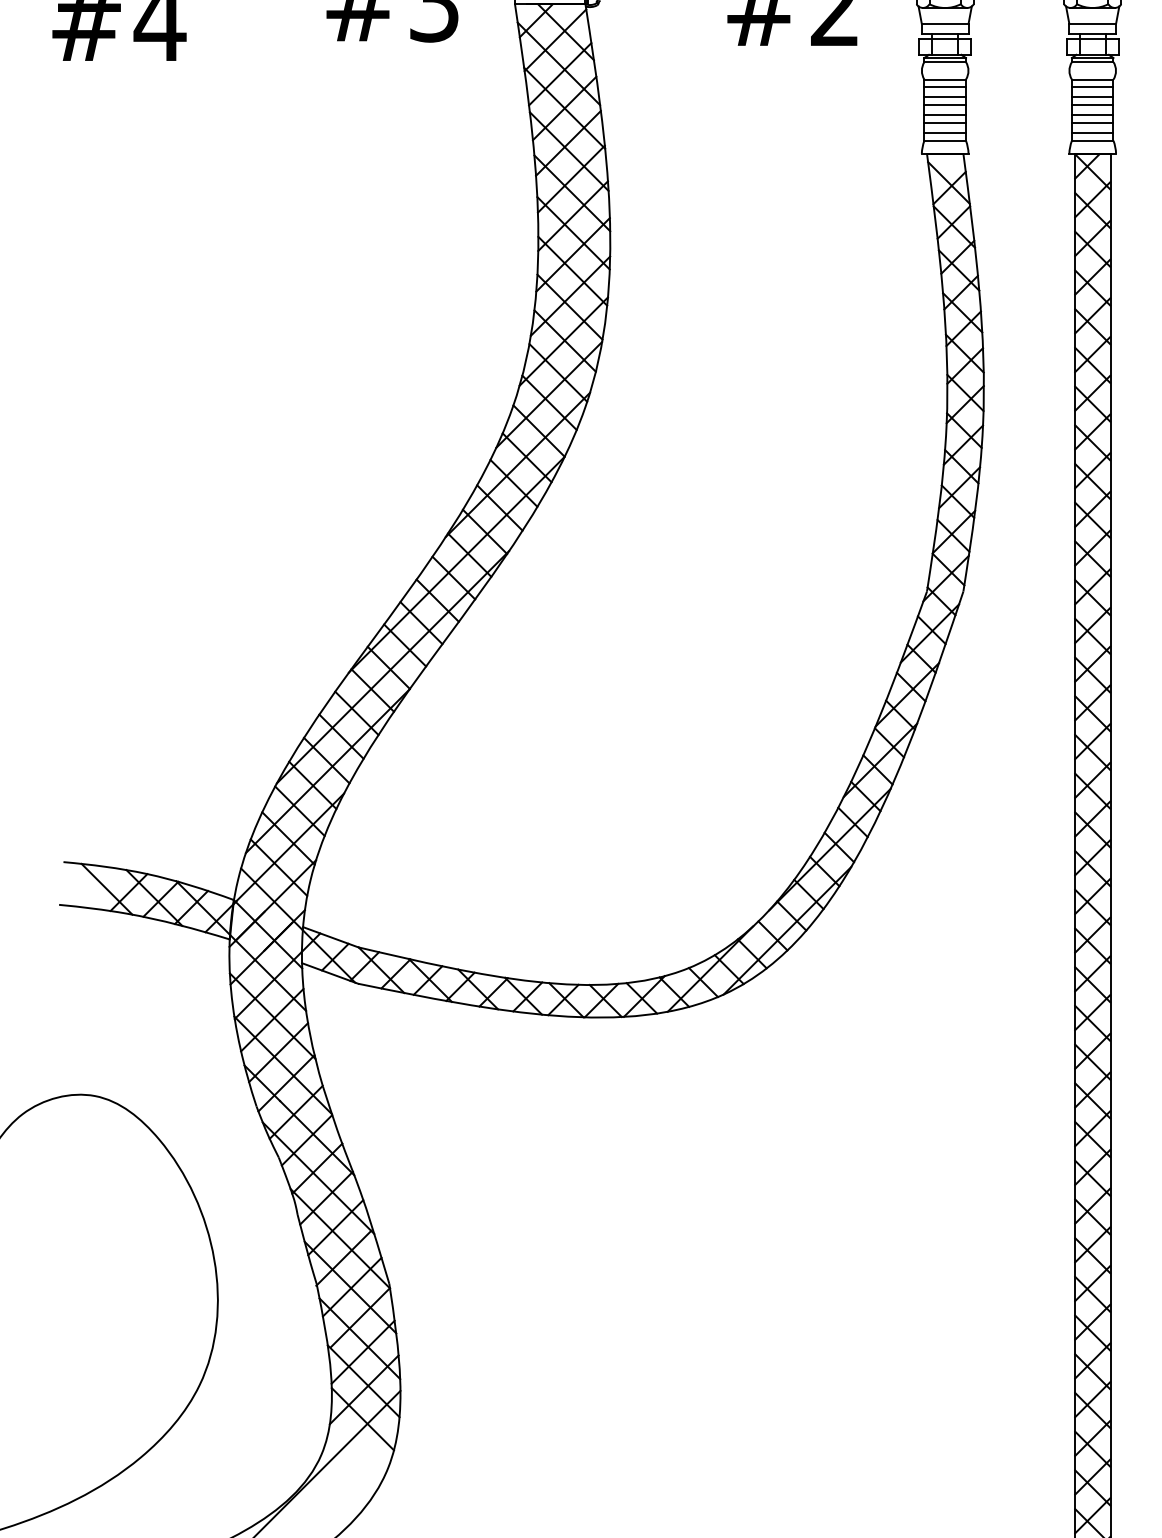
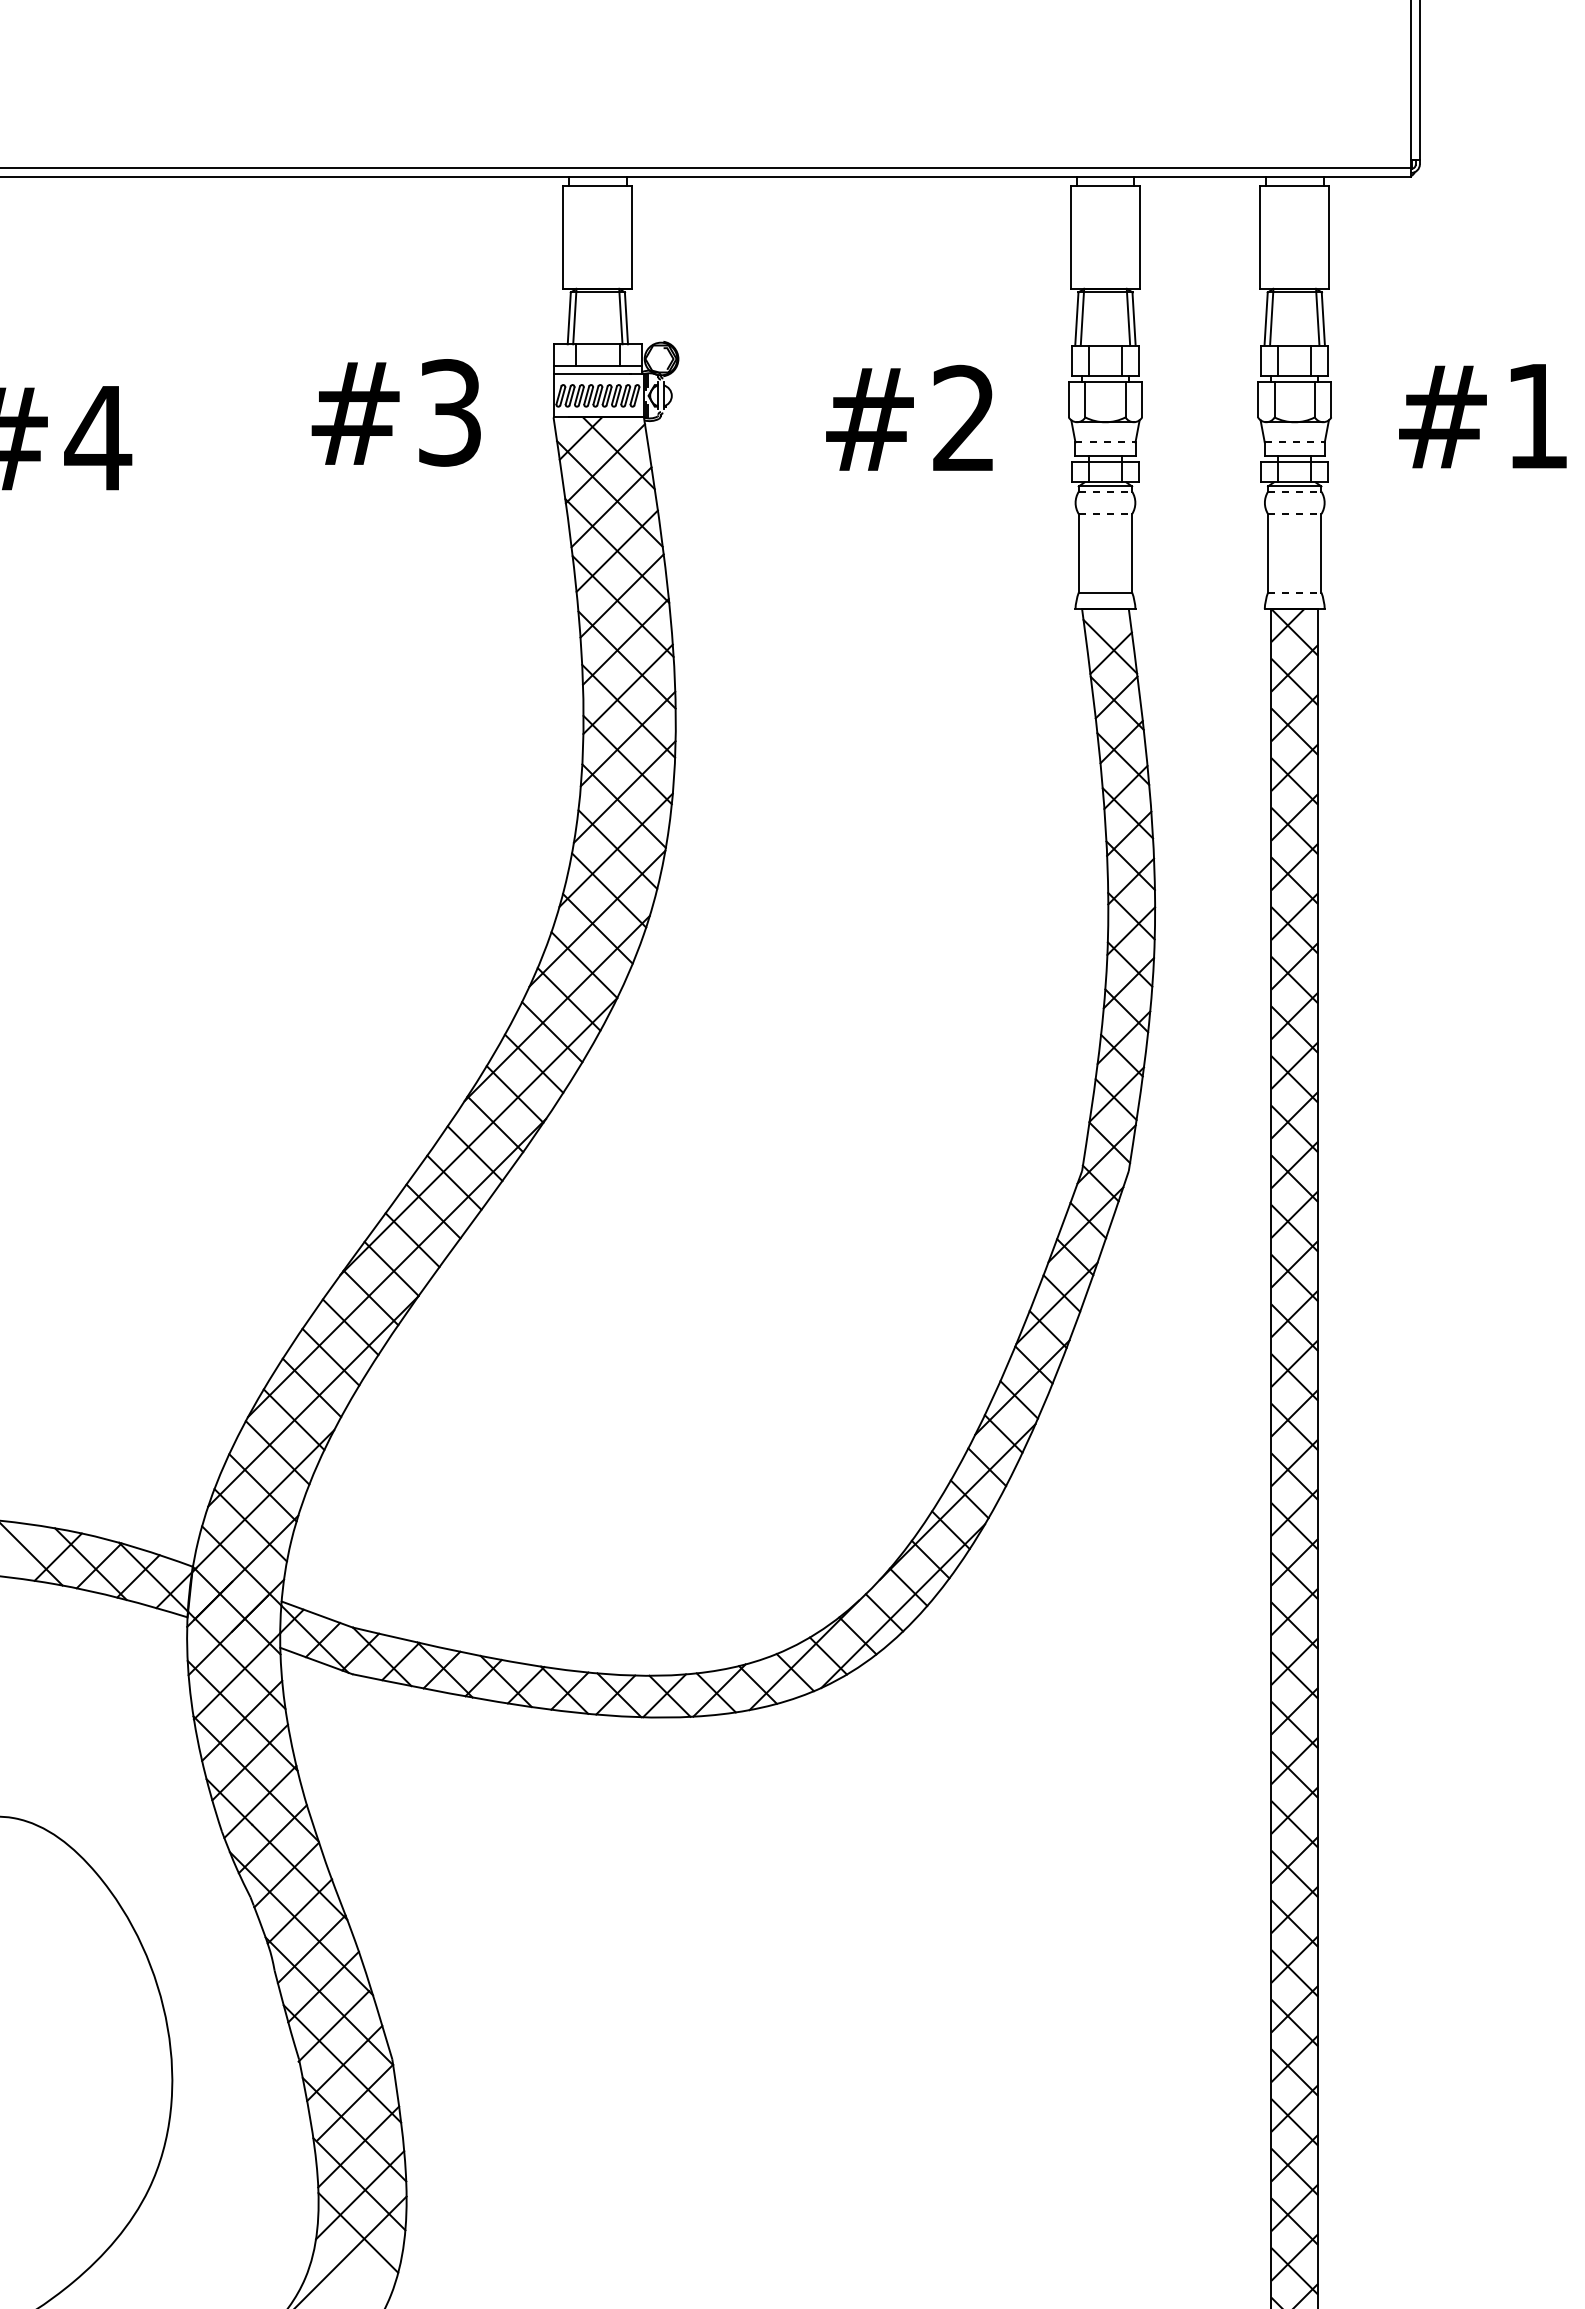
line: (945, 23) -> (1105, 442), solid -> dashed
line: (1093, 23) -> (1295, 442), solid -> dashed
line: (945, 61) -> (1105, 491), solid -> dashed
line: (1092, 61) -> (1294, 491), solid -> dashed
line: (945, 79) -> (1105, 514), solid -> dashed
line: (1092, 79) -> (1294, 514), solid -> dashed
line: (945, 86) -> (1105, 523), removed
line: (1092, 86) -> (1294, 523), removed
line: (945, 97) -> (1105, 537), removed
line: (1092, 97) -> (1294, 537), removed
line: (945, 104) -> (1105, 546), removed
line: (1092, 104) -> (1294, 546), removed
line: (945, 115) -> (1105, 560), removed
line: (1092, 115) -> (1294, 560), removed
line: (945, 122) -> (1105, 569), removed
line: (1092, 122) -> (1294, 569), removed
line: (945, 132) -> (1105, 582), removed
line: (1092, 132) -> (1294, 582), removed
line: (1092, 140) -> (1294, 592), solid -> dashed

